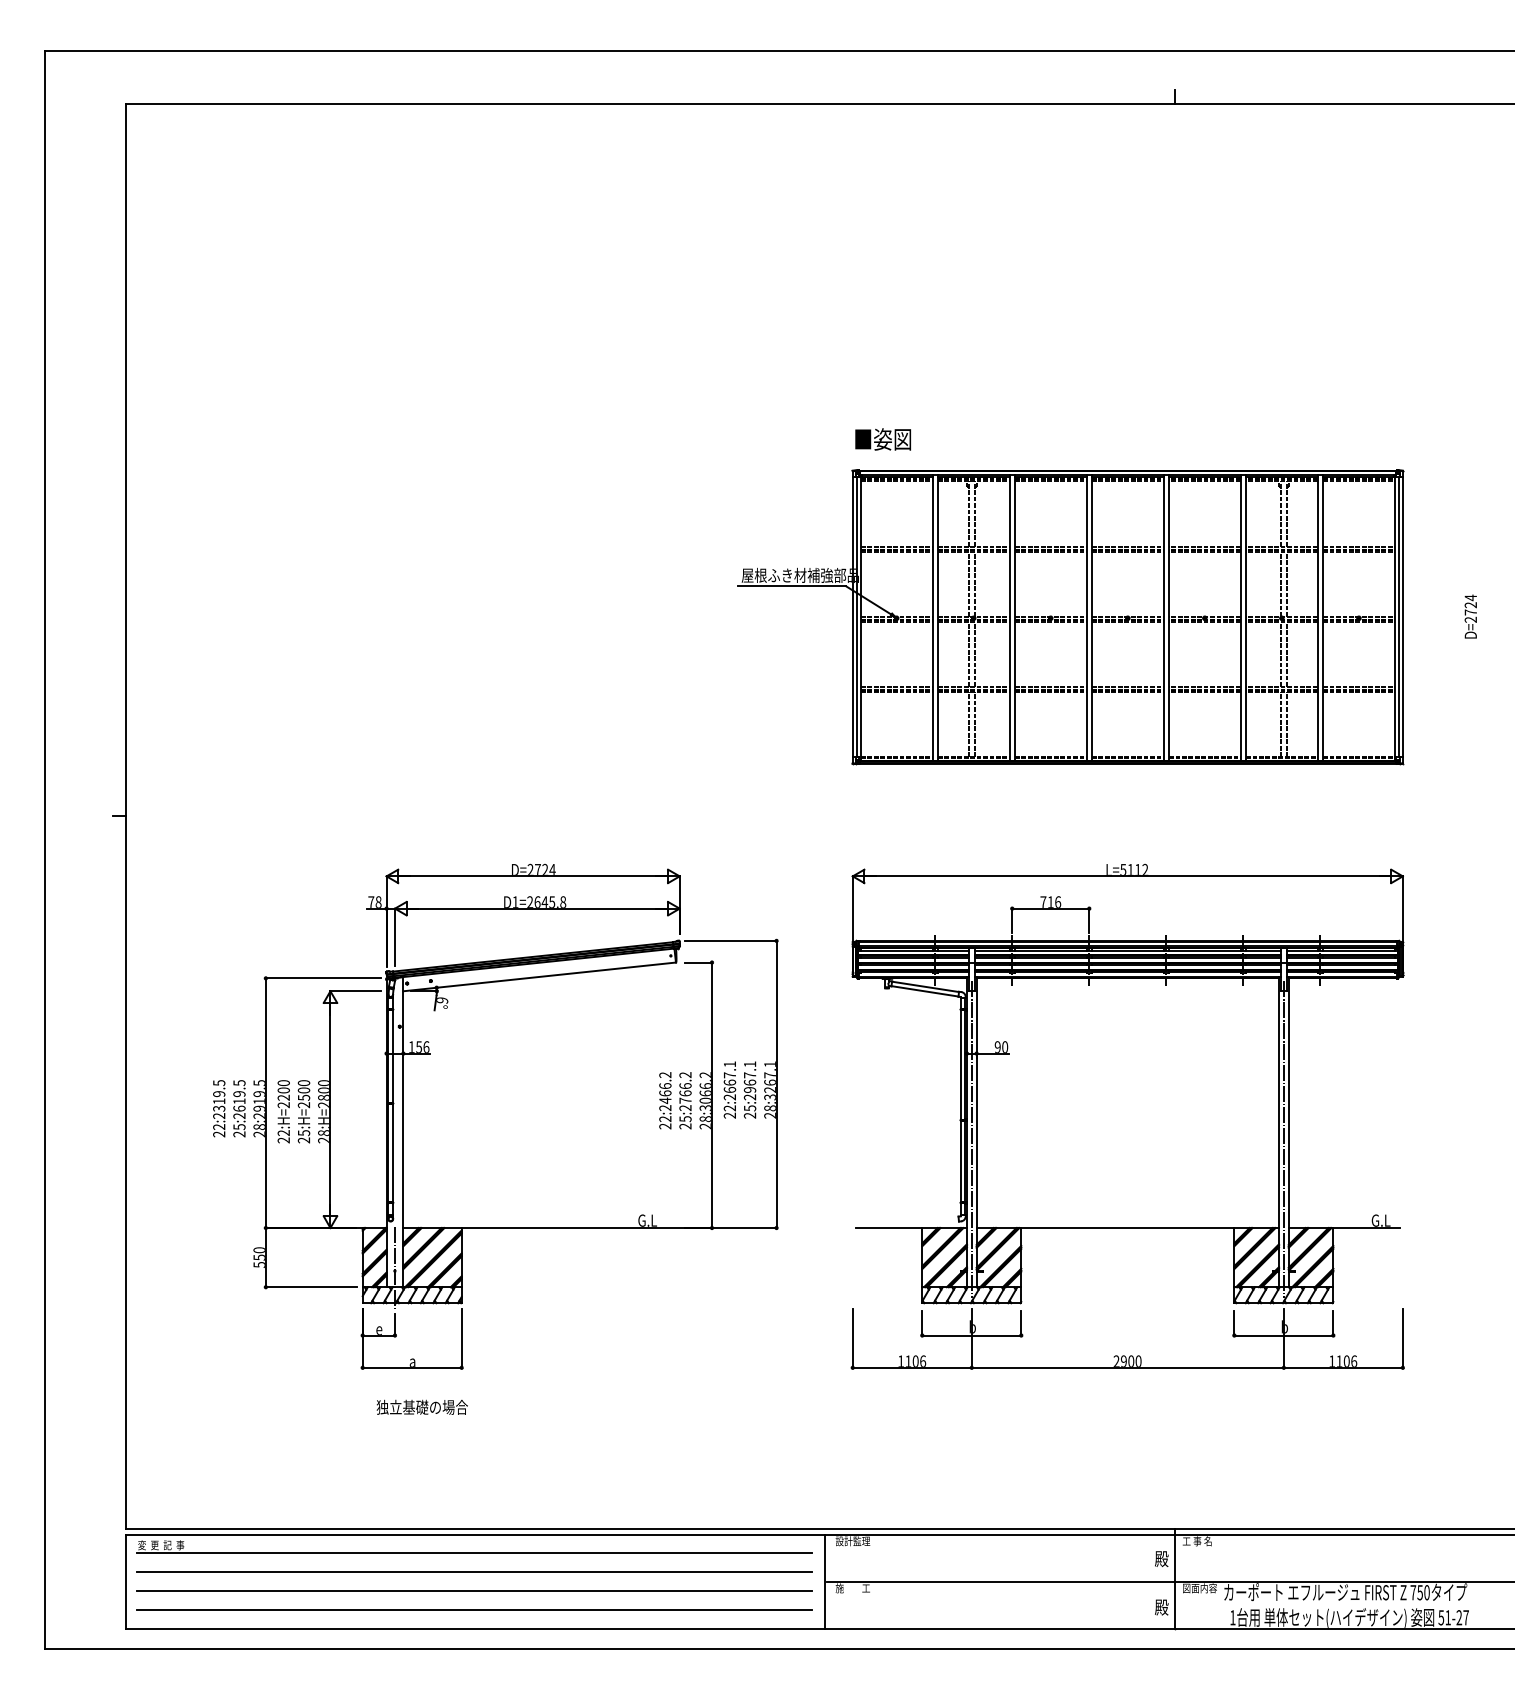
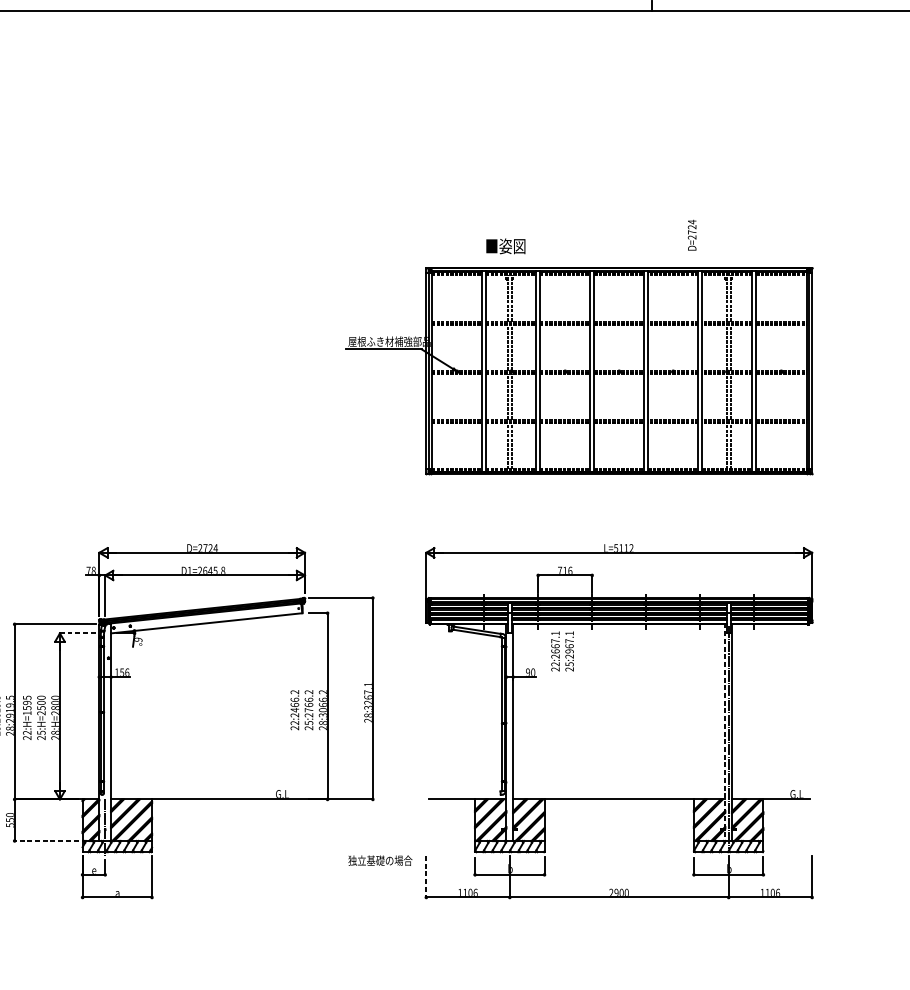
text: (882, 439) -> (505, 246), moved
text: (1470, 616) -> (691, 235), moved
line: (355, 991) -> (77, 633), solid -> dashed
text: (739, 1089) -> (562, 651), moved
text: (283, 1094) -> (27, 705), 22:H=2200 -> 22:H=1595
line: (1279, 1132) -> (725, 732), solid -> dashed
line: (971, 1139) -> (509, 737), removed
line: (311, 1287) -> (46, 841), solid -> dashed
line: (852, 1338) -> (426, 876), solid -> dashed
text: (421, 1406) -> (379, 860), moved

